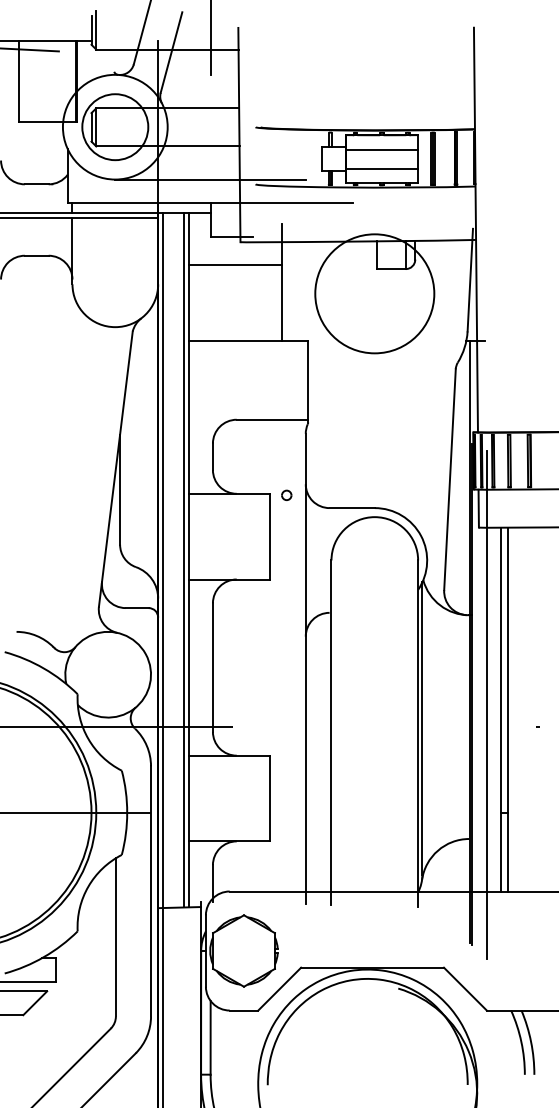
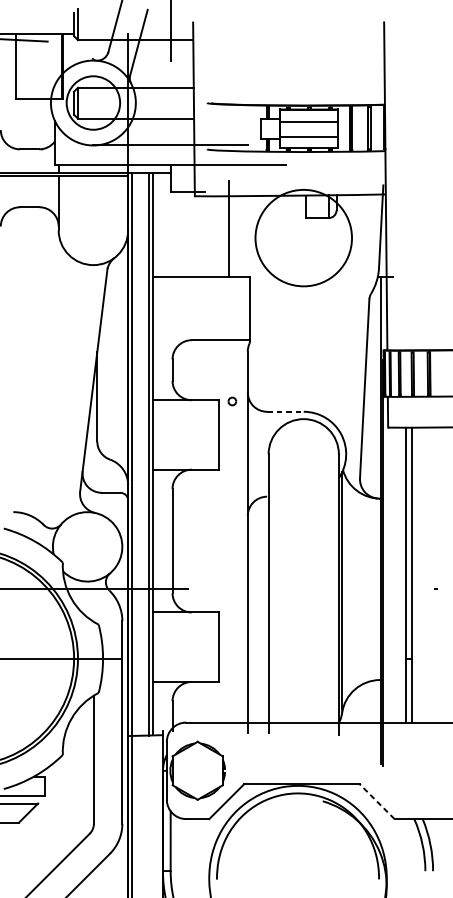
line: (235, 265) -> (190, 215), removed
line: (352, 508) -> (285, 412), solid -> dashed
line: (487, 704) -> (395, 570), removed
line: (465, 988) -> (377, 801), solid -> dashed

